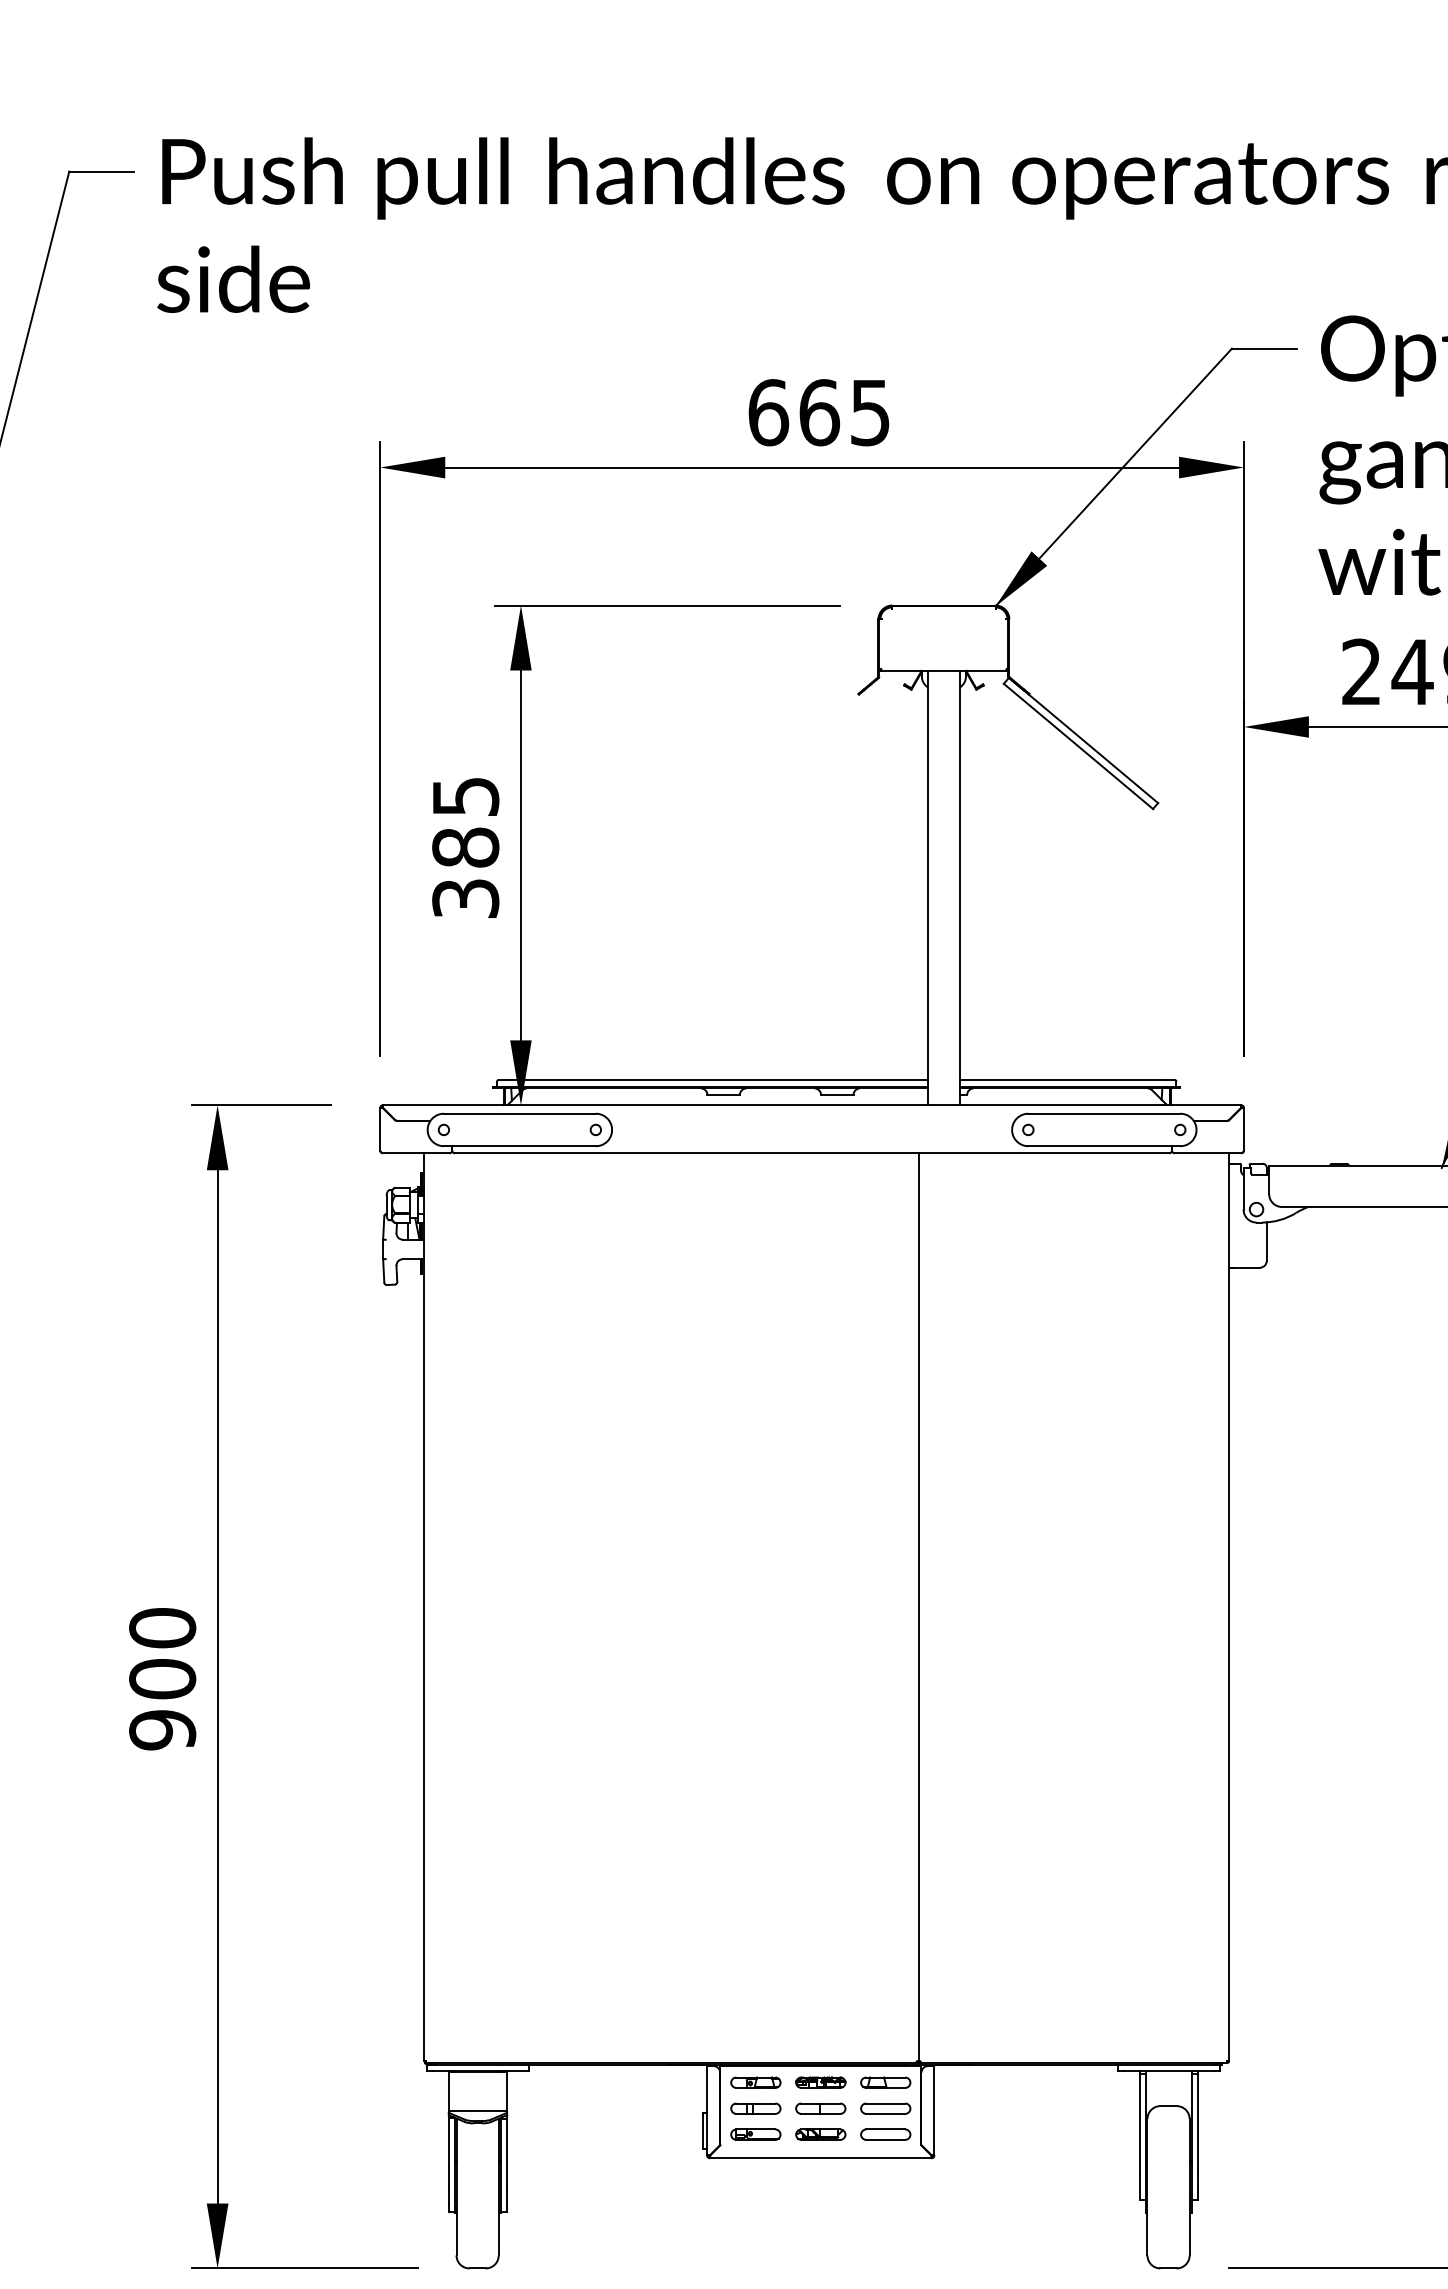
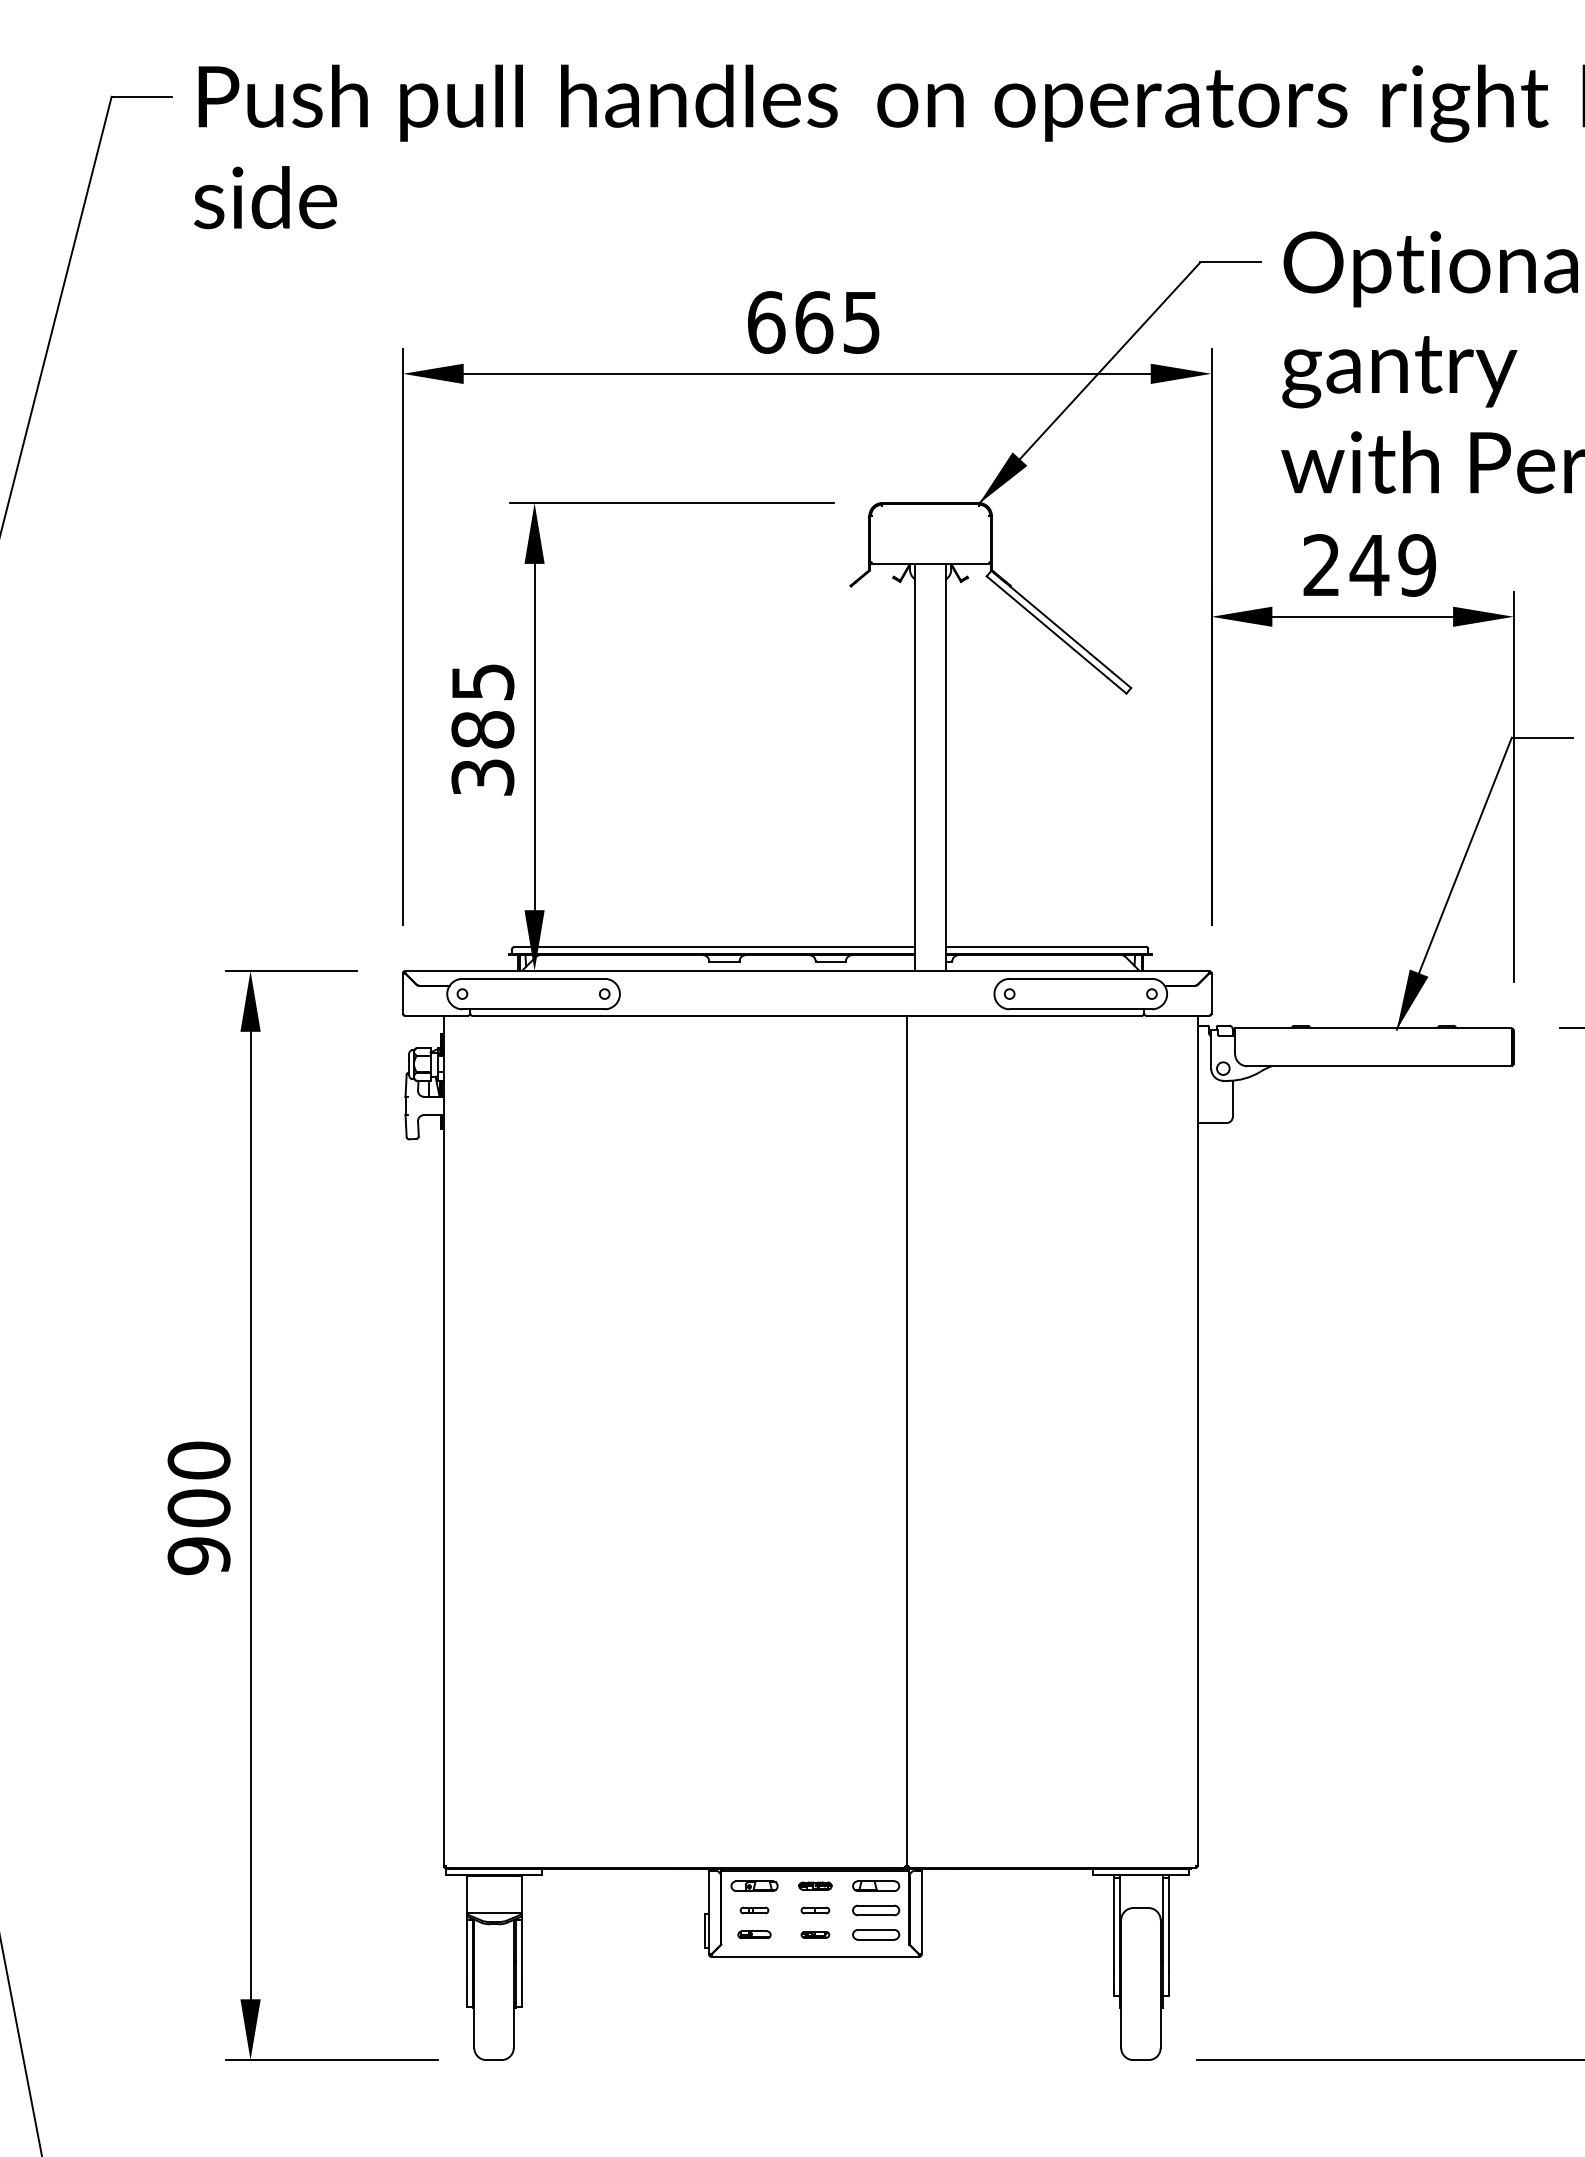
part: (820, 2081) -> (815, 1885), size x0.7
part: (755, 2108) -> (754, 1910), size x0.6
part: (820, 2108) -> (815, 1910), size x0.6
part: (755, 2134) -> (754, 1934), size x0.7
part: (820, 2134) -> (815, 1934), size x0.6

